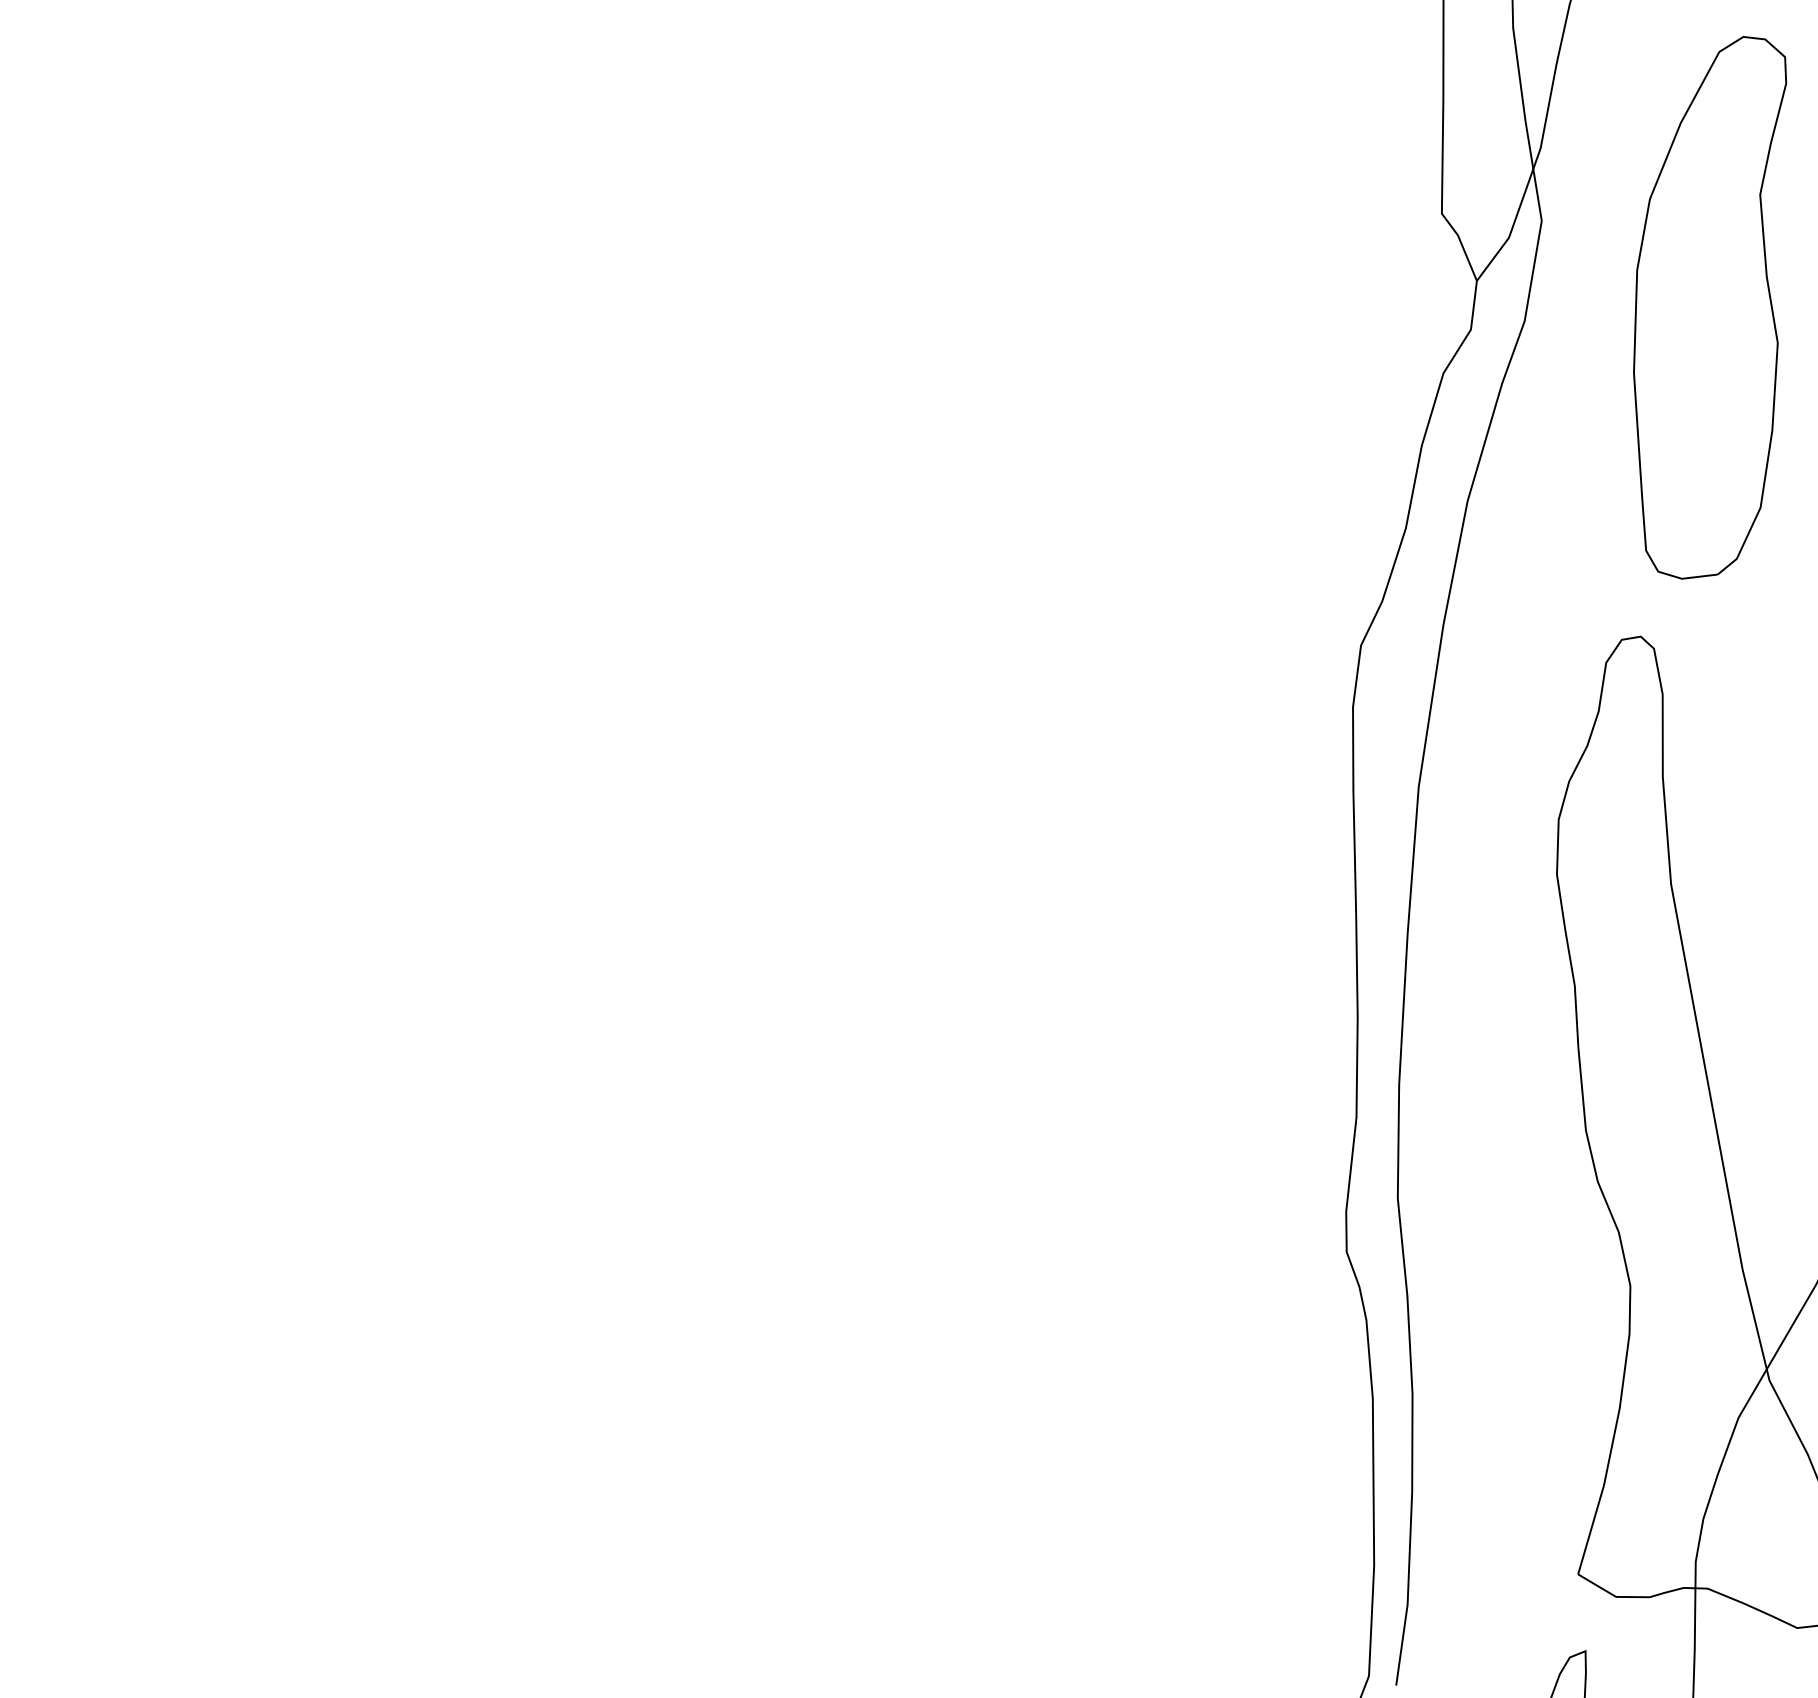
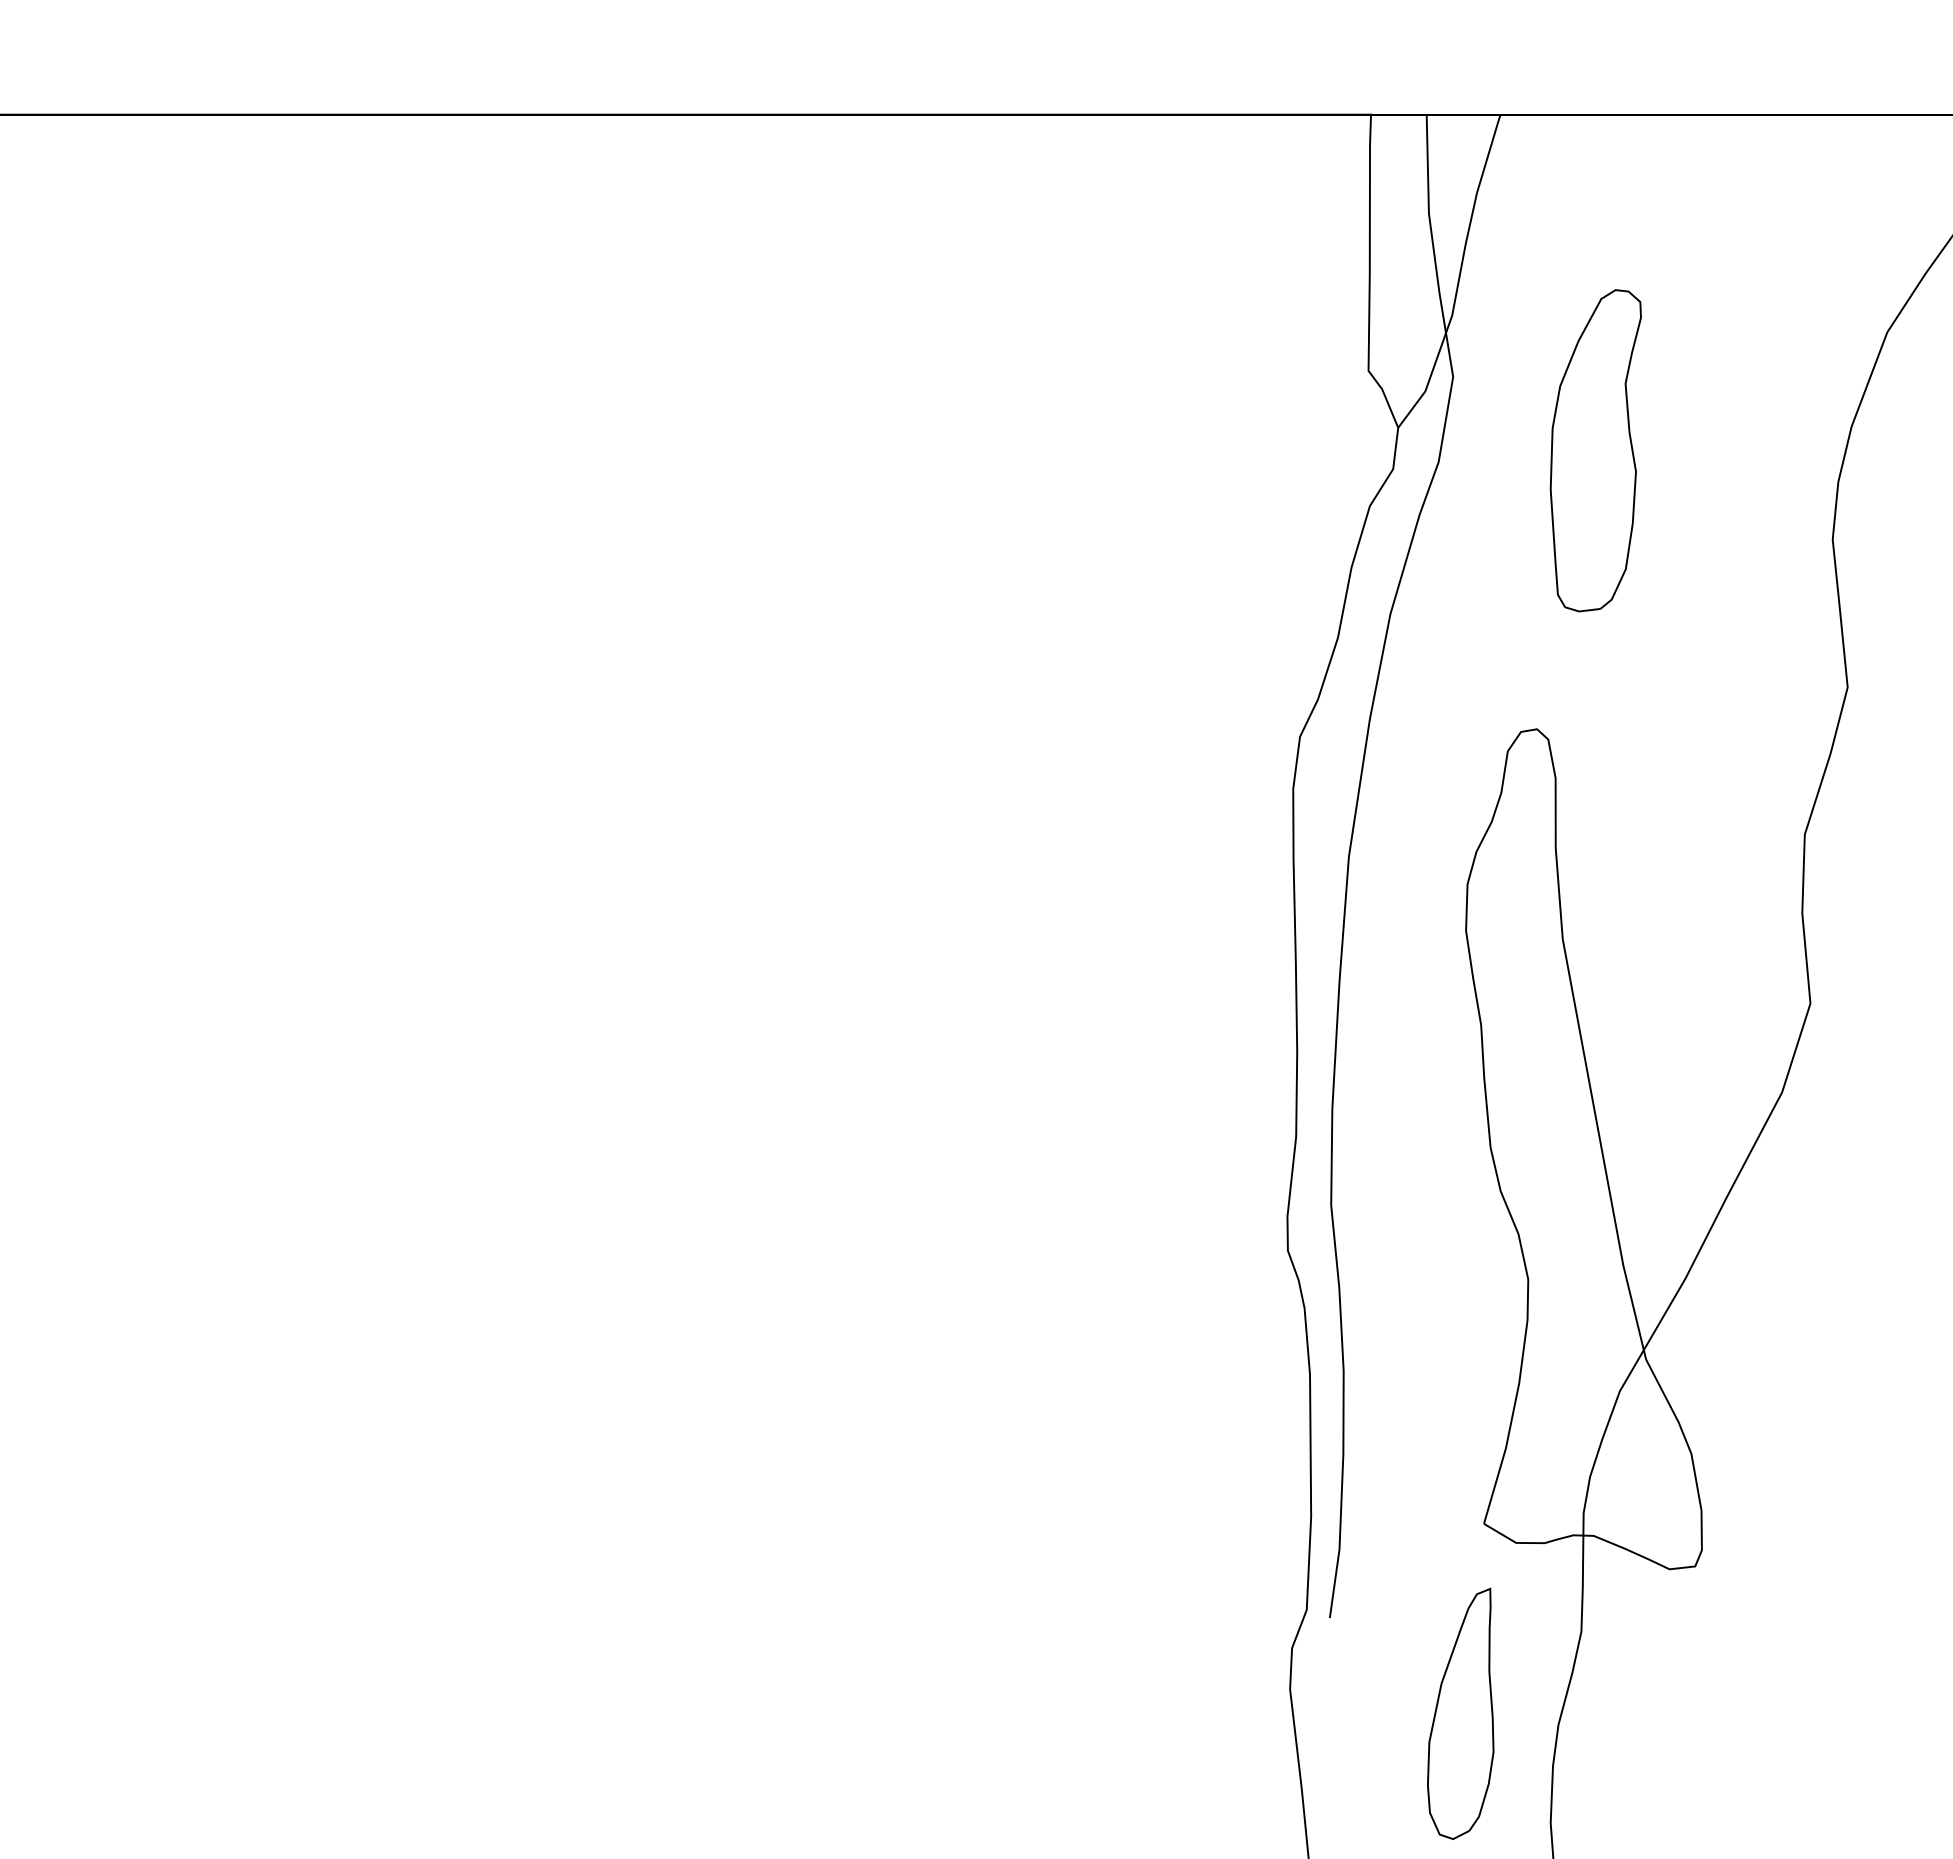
part: (1709, 307) -> (1595, 450), size x0.7

